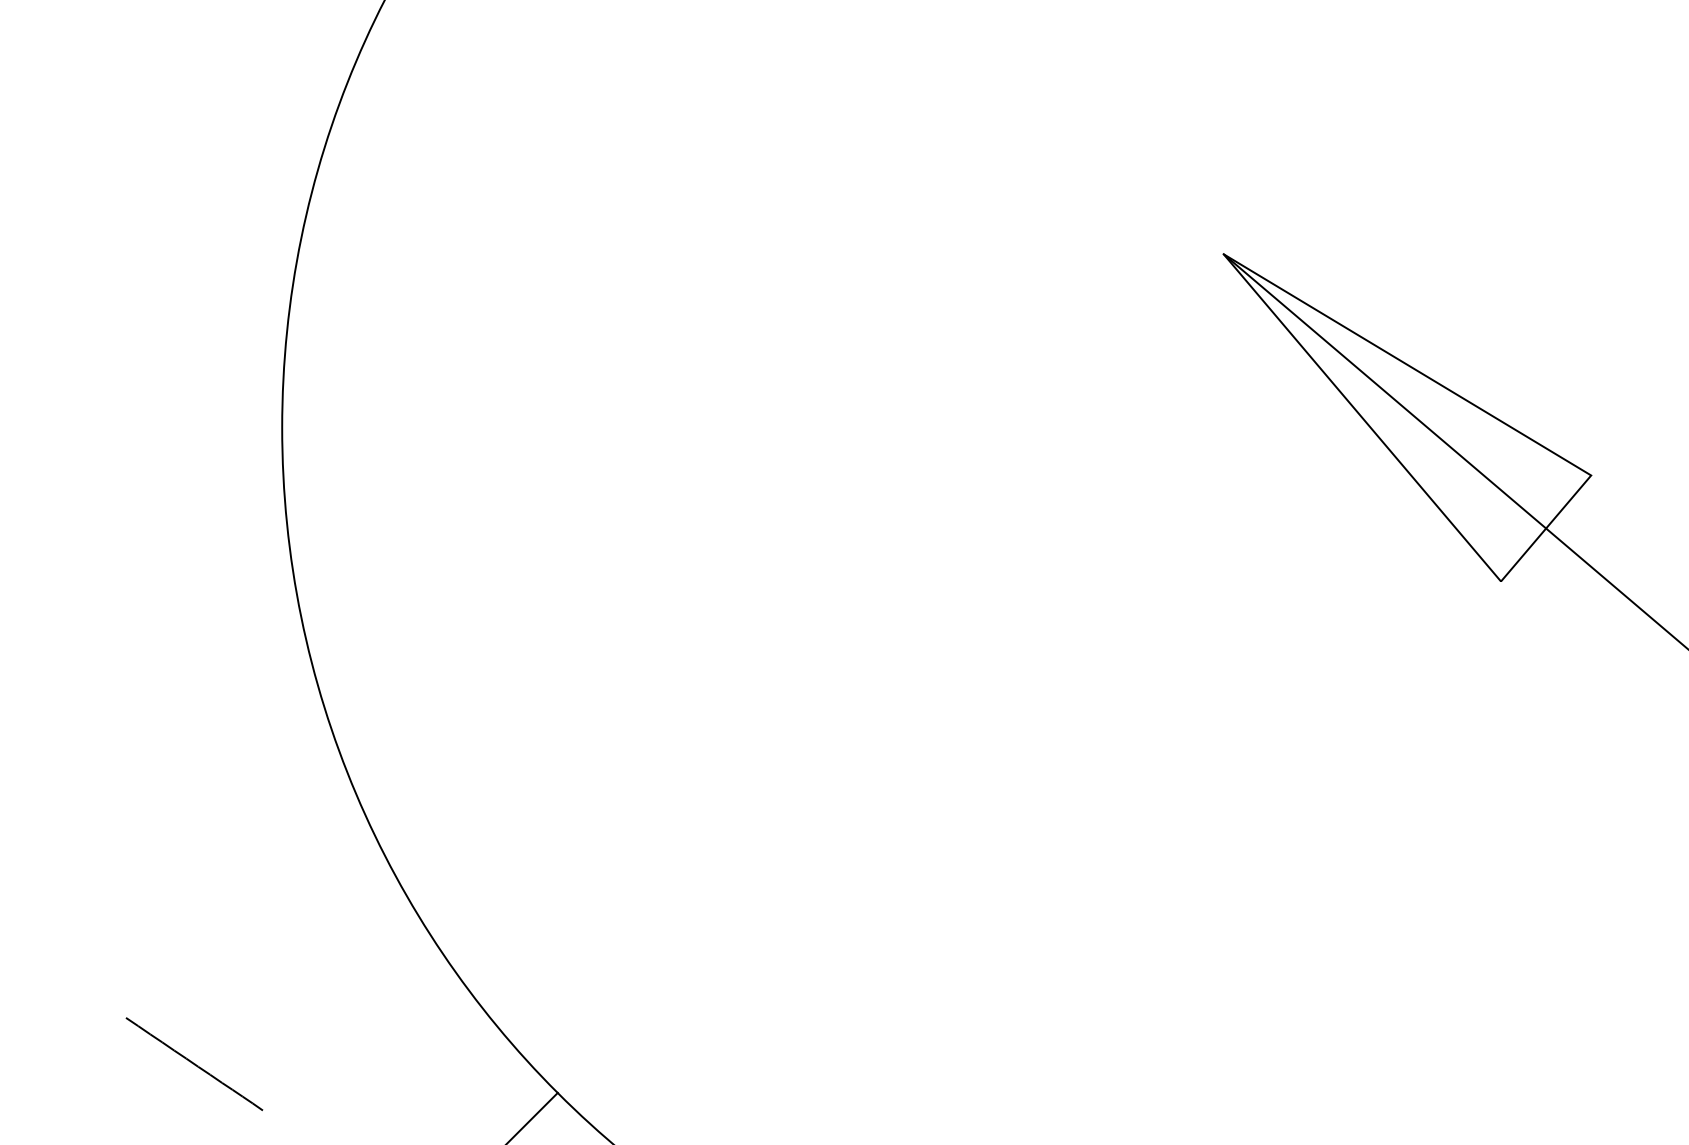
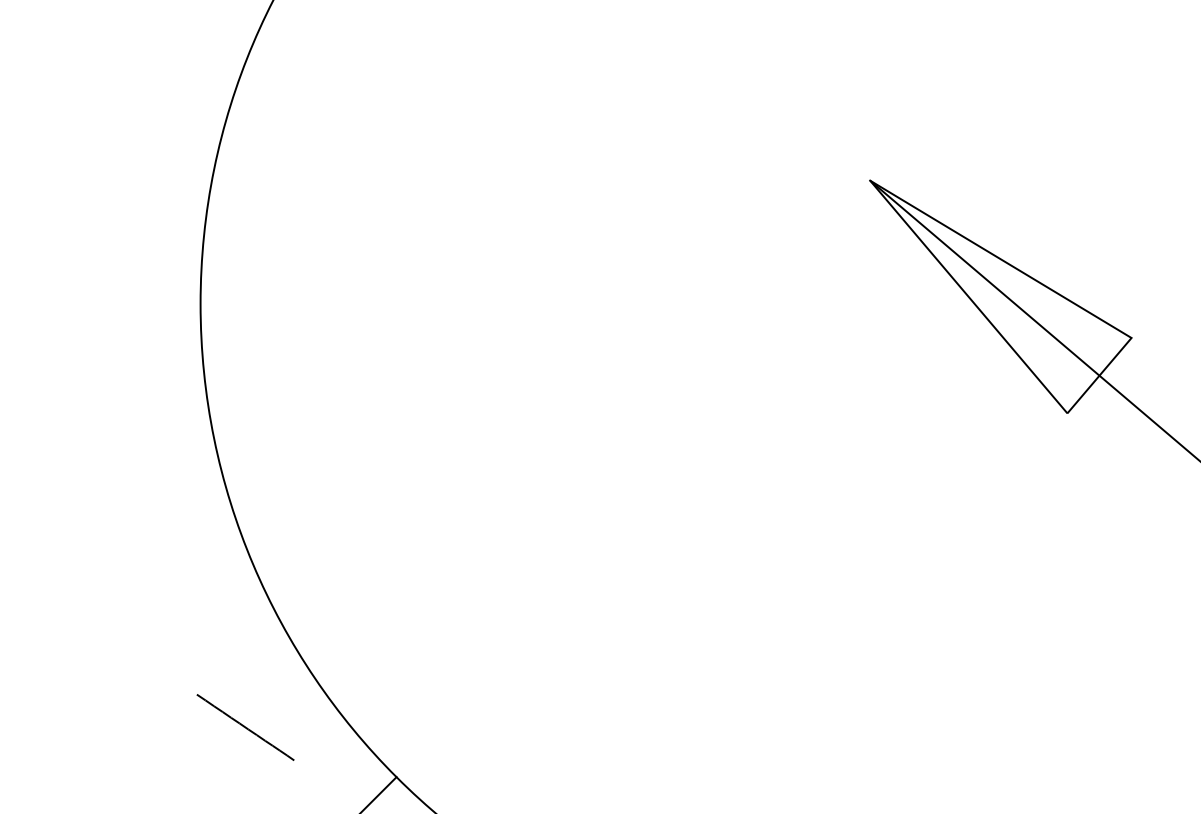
line: (194, 1063) -> (245, 727), moved

